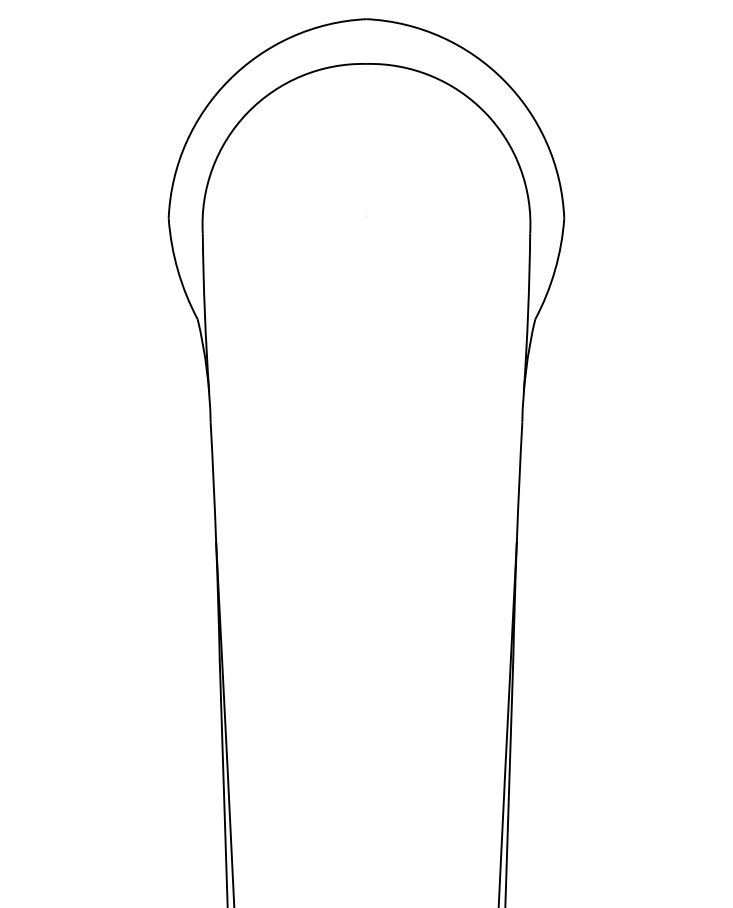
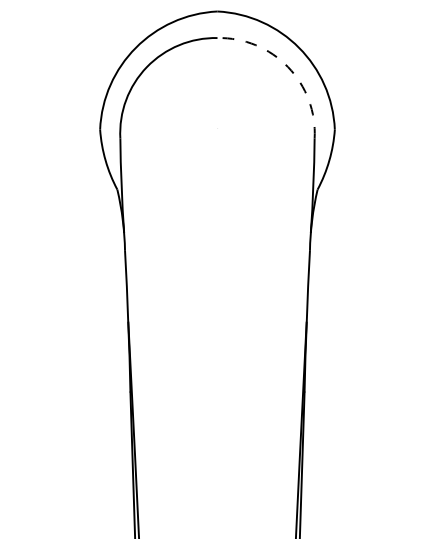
arc: (486, 113) -> (288, 67), solid -> dashed

